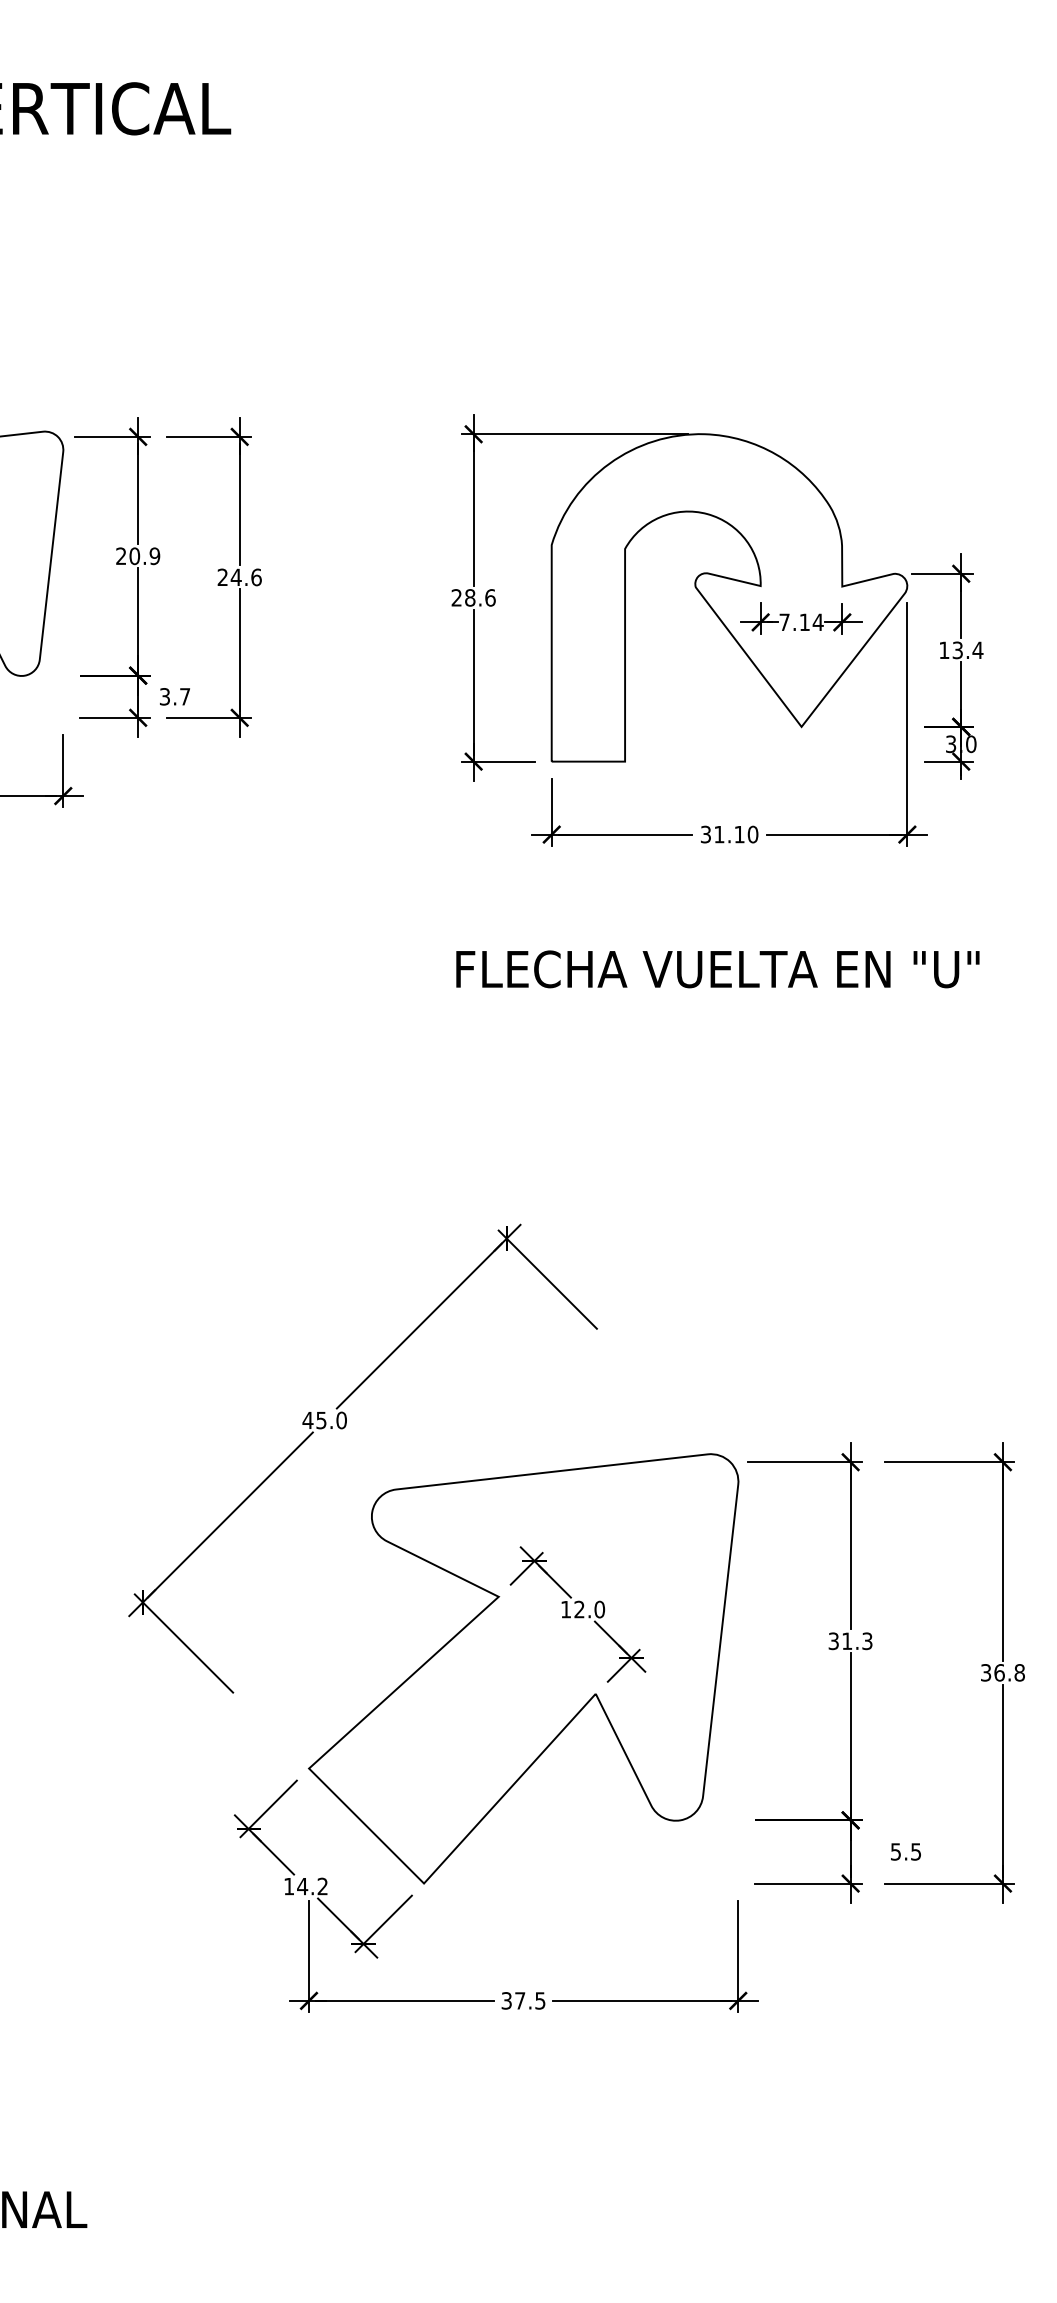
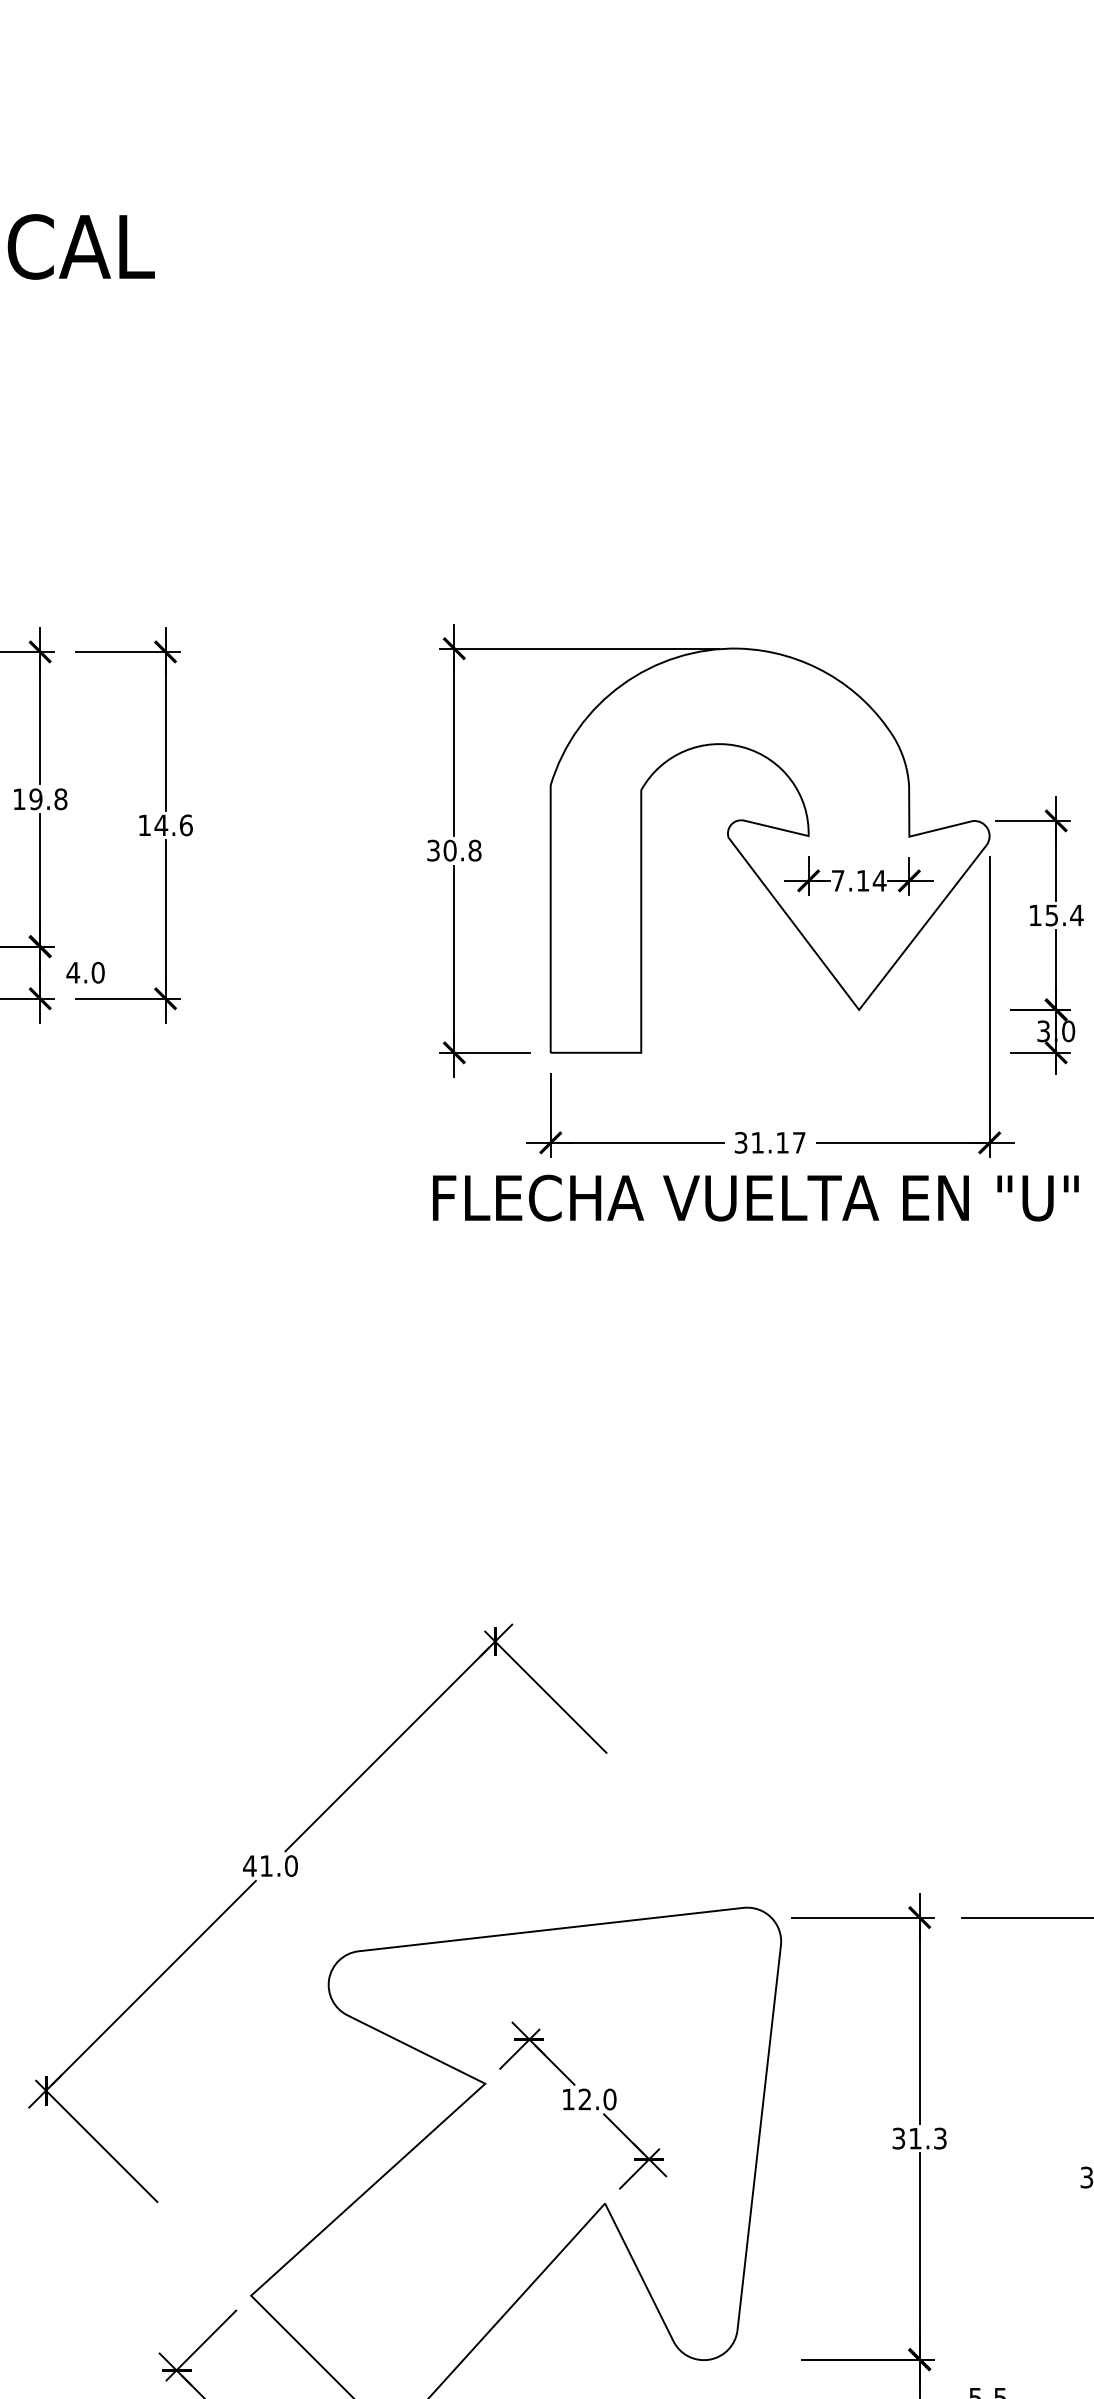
text: (138, 556) -> (40, 799), 20.9 -> 19.8
text: (222, 576) -> (144, 824), 24.6 -> 14.6
text: (473, 597) -> (454, 850), 28.6 -> 30.8
text: (957, 649) -> (1051, 914), 13.4 -> 15.4
text: (174, 696) -> (85, 972), 3.7 -> 4.0
text: (752, 834) -> (798, 1142), 31.10 -> 31.17
text: (717, 969) -> (755, 1198), moved
text: (321, 1420) -> (266, 1866), 45.0 -> 41.0

